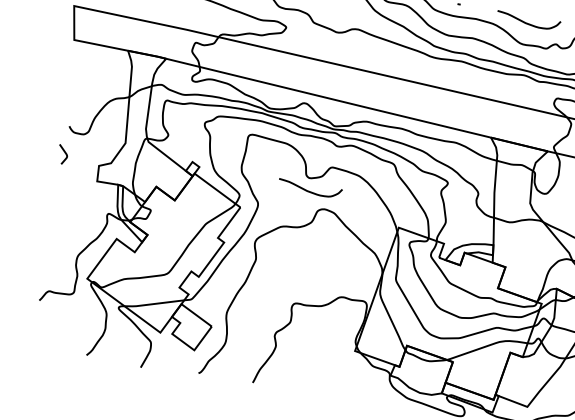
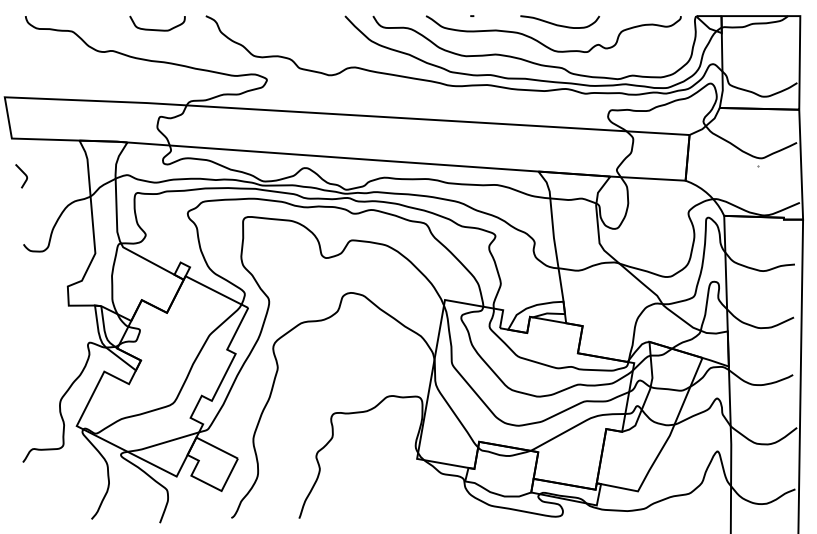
curve: (64, 152) -> (23, 173), moved
curve: (309, 190) -> (328, 273), removed

